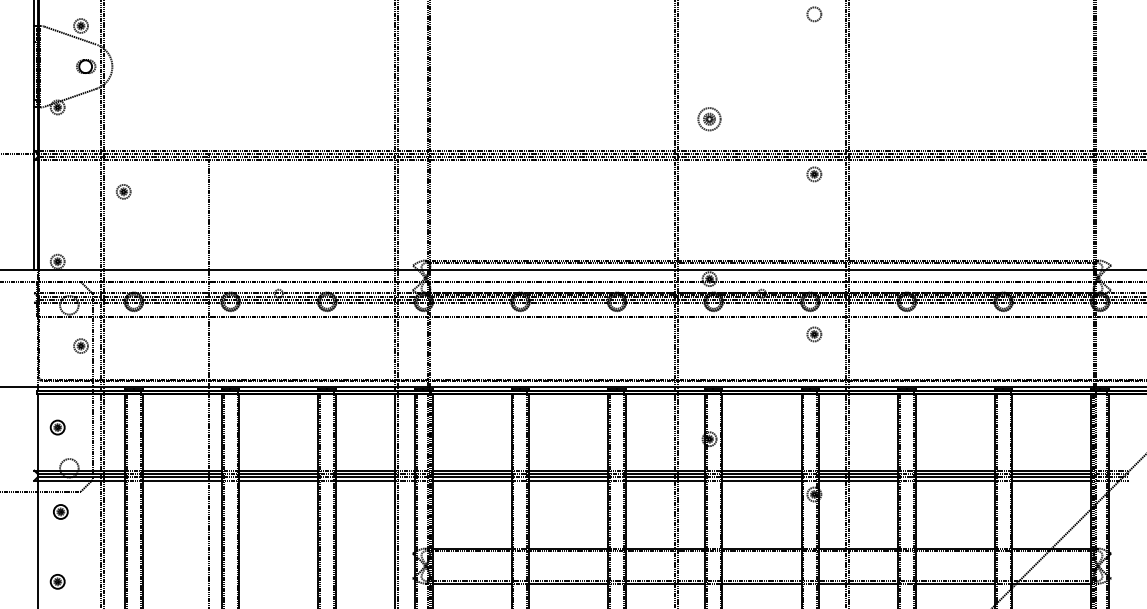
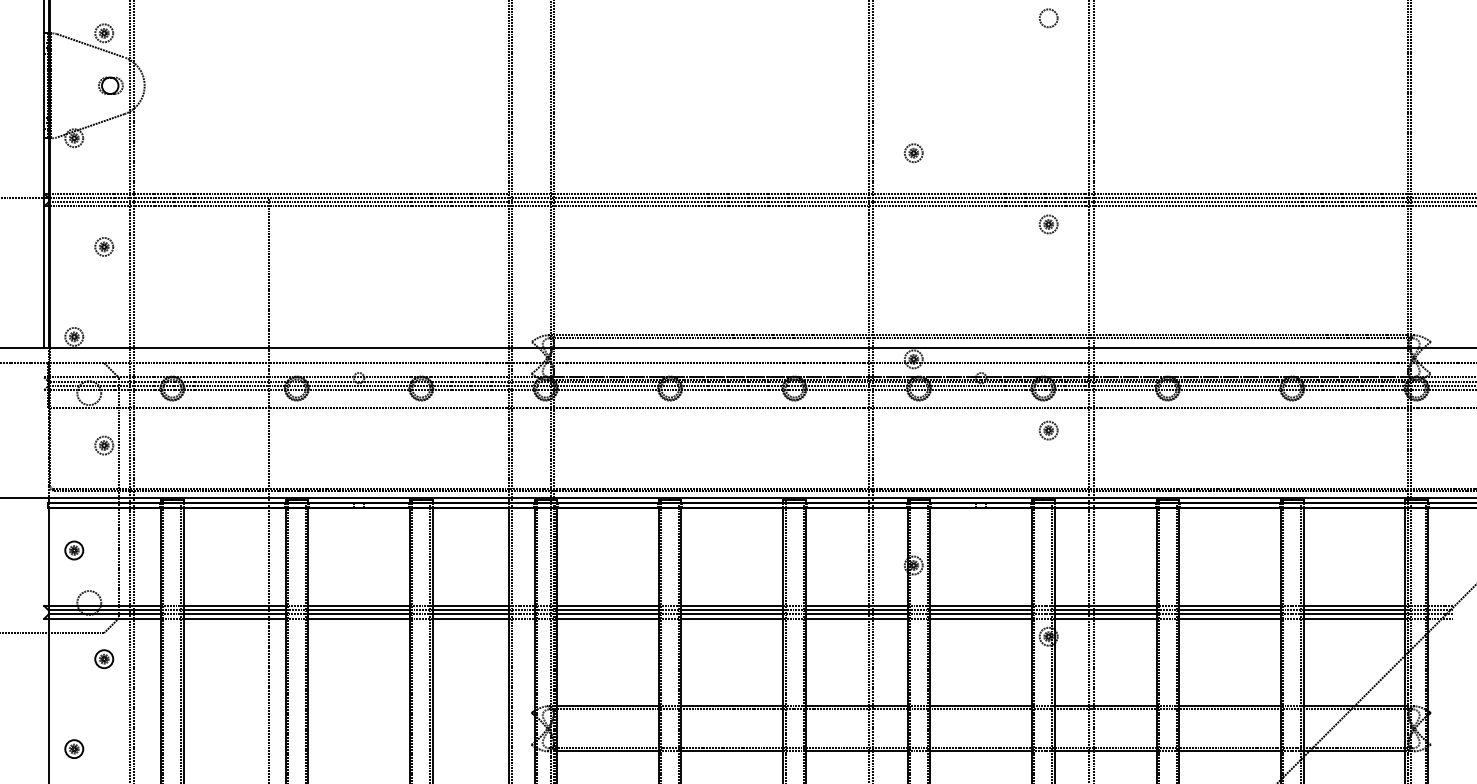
part: (709, 118) -> (913, 152), size x0.62
part: (123, 191) -> (104, 246), moved
part: (61, 512) -> (104, 659), moved

